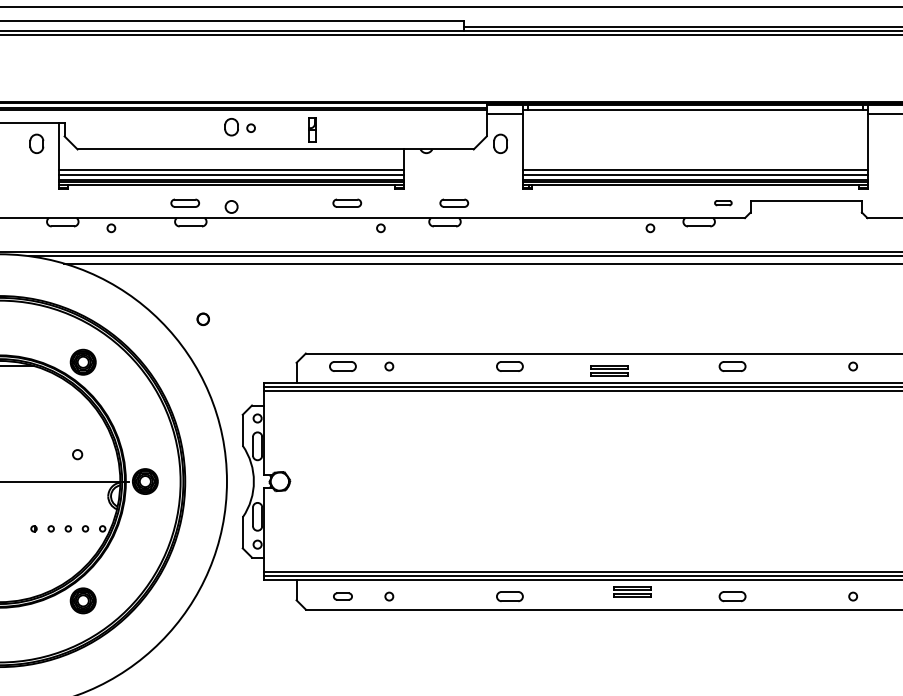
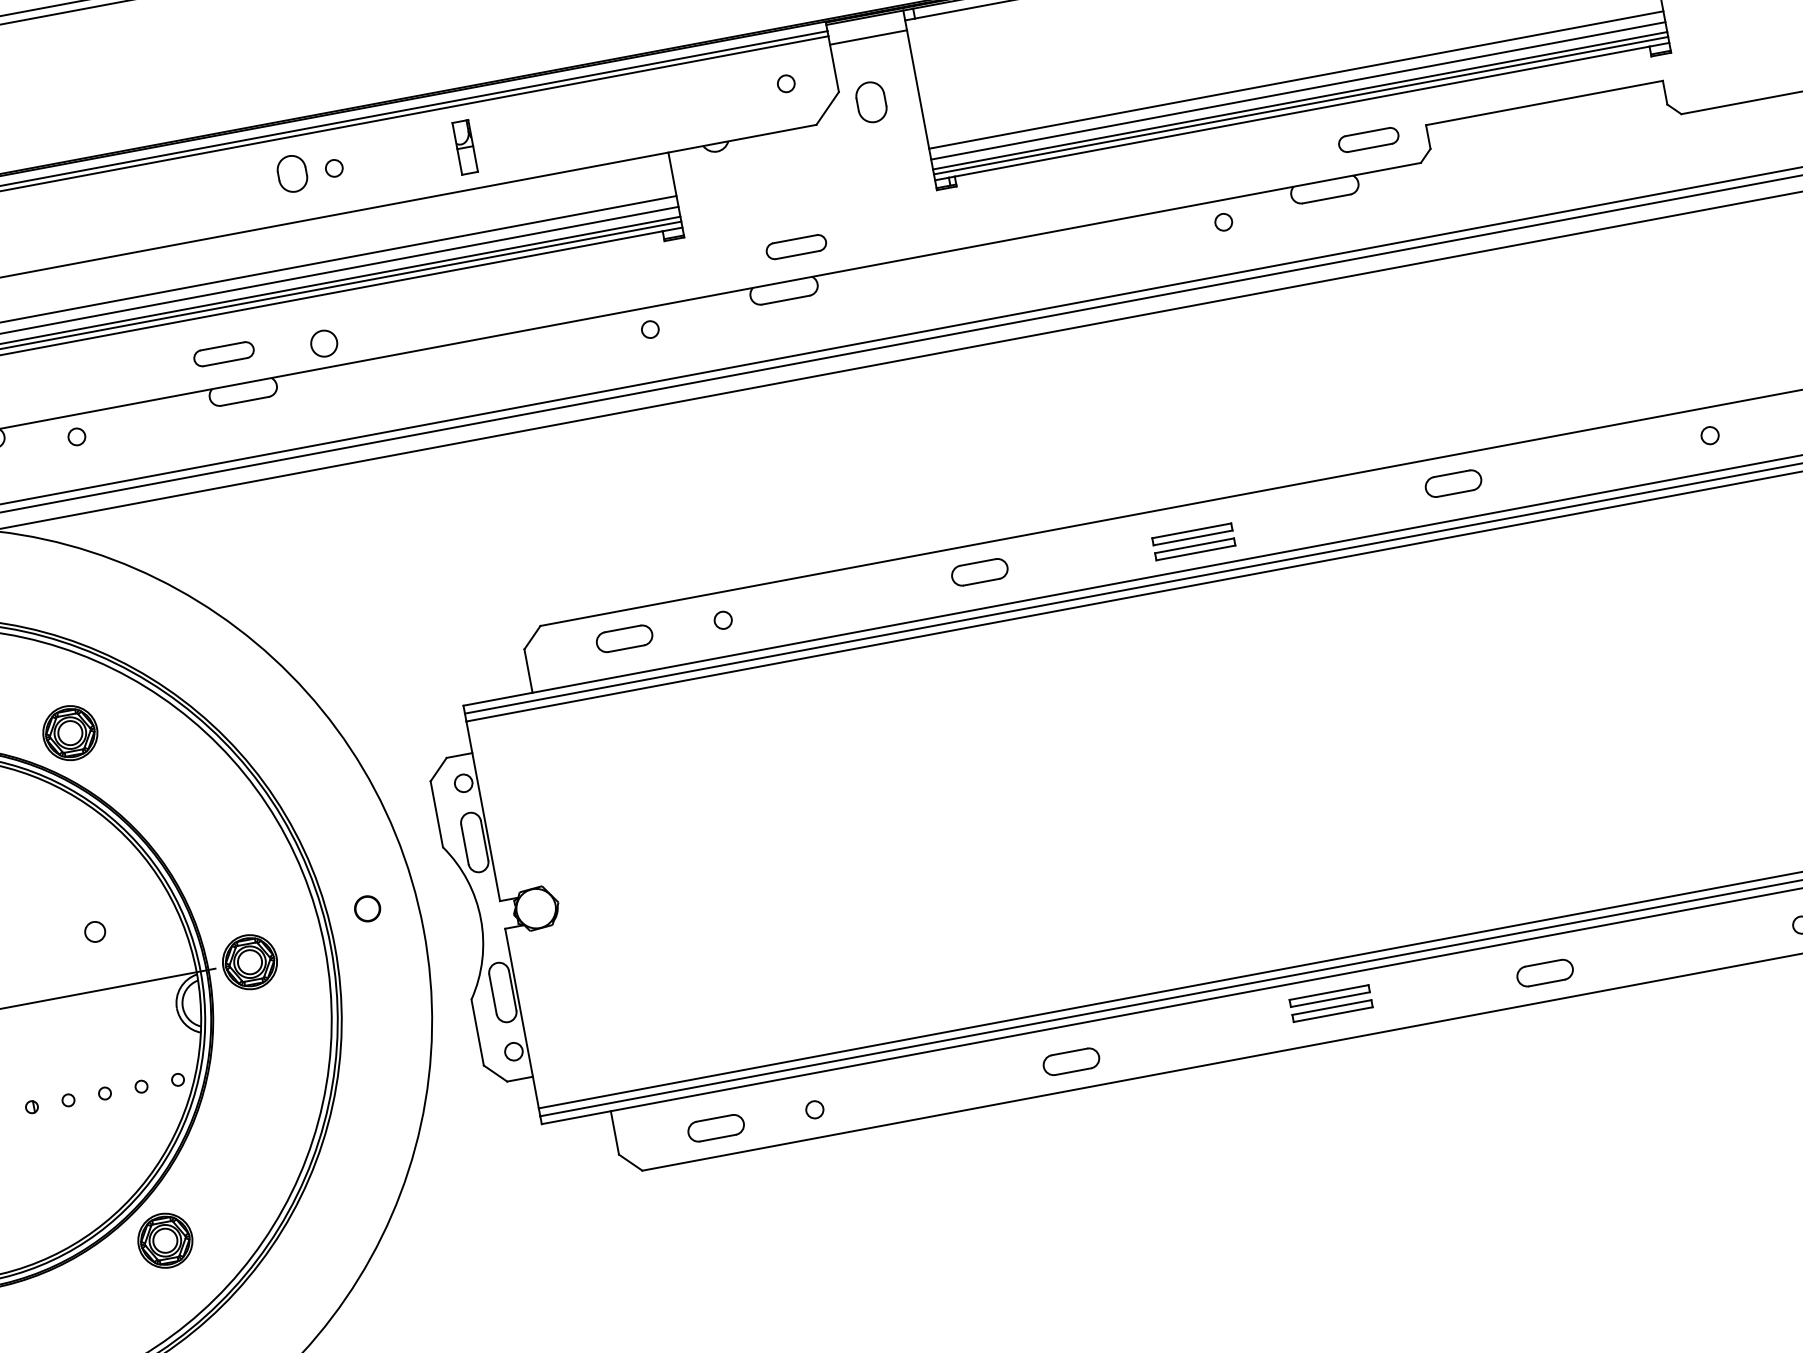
circle: (463, 127) -> (785, 82), added
part: (347, 202) -> (568, 287), removed
part: (723, 202) -> (1368, 138), size x1.67
part: (202, 319) -> (365, 909), moved
part: (342, 596) -> (715, 1128), size x1.43

